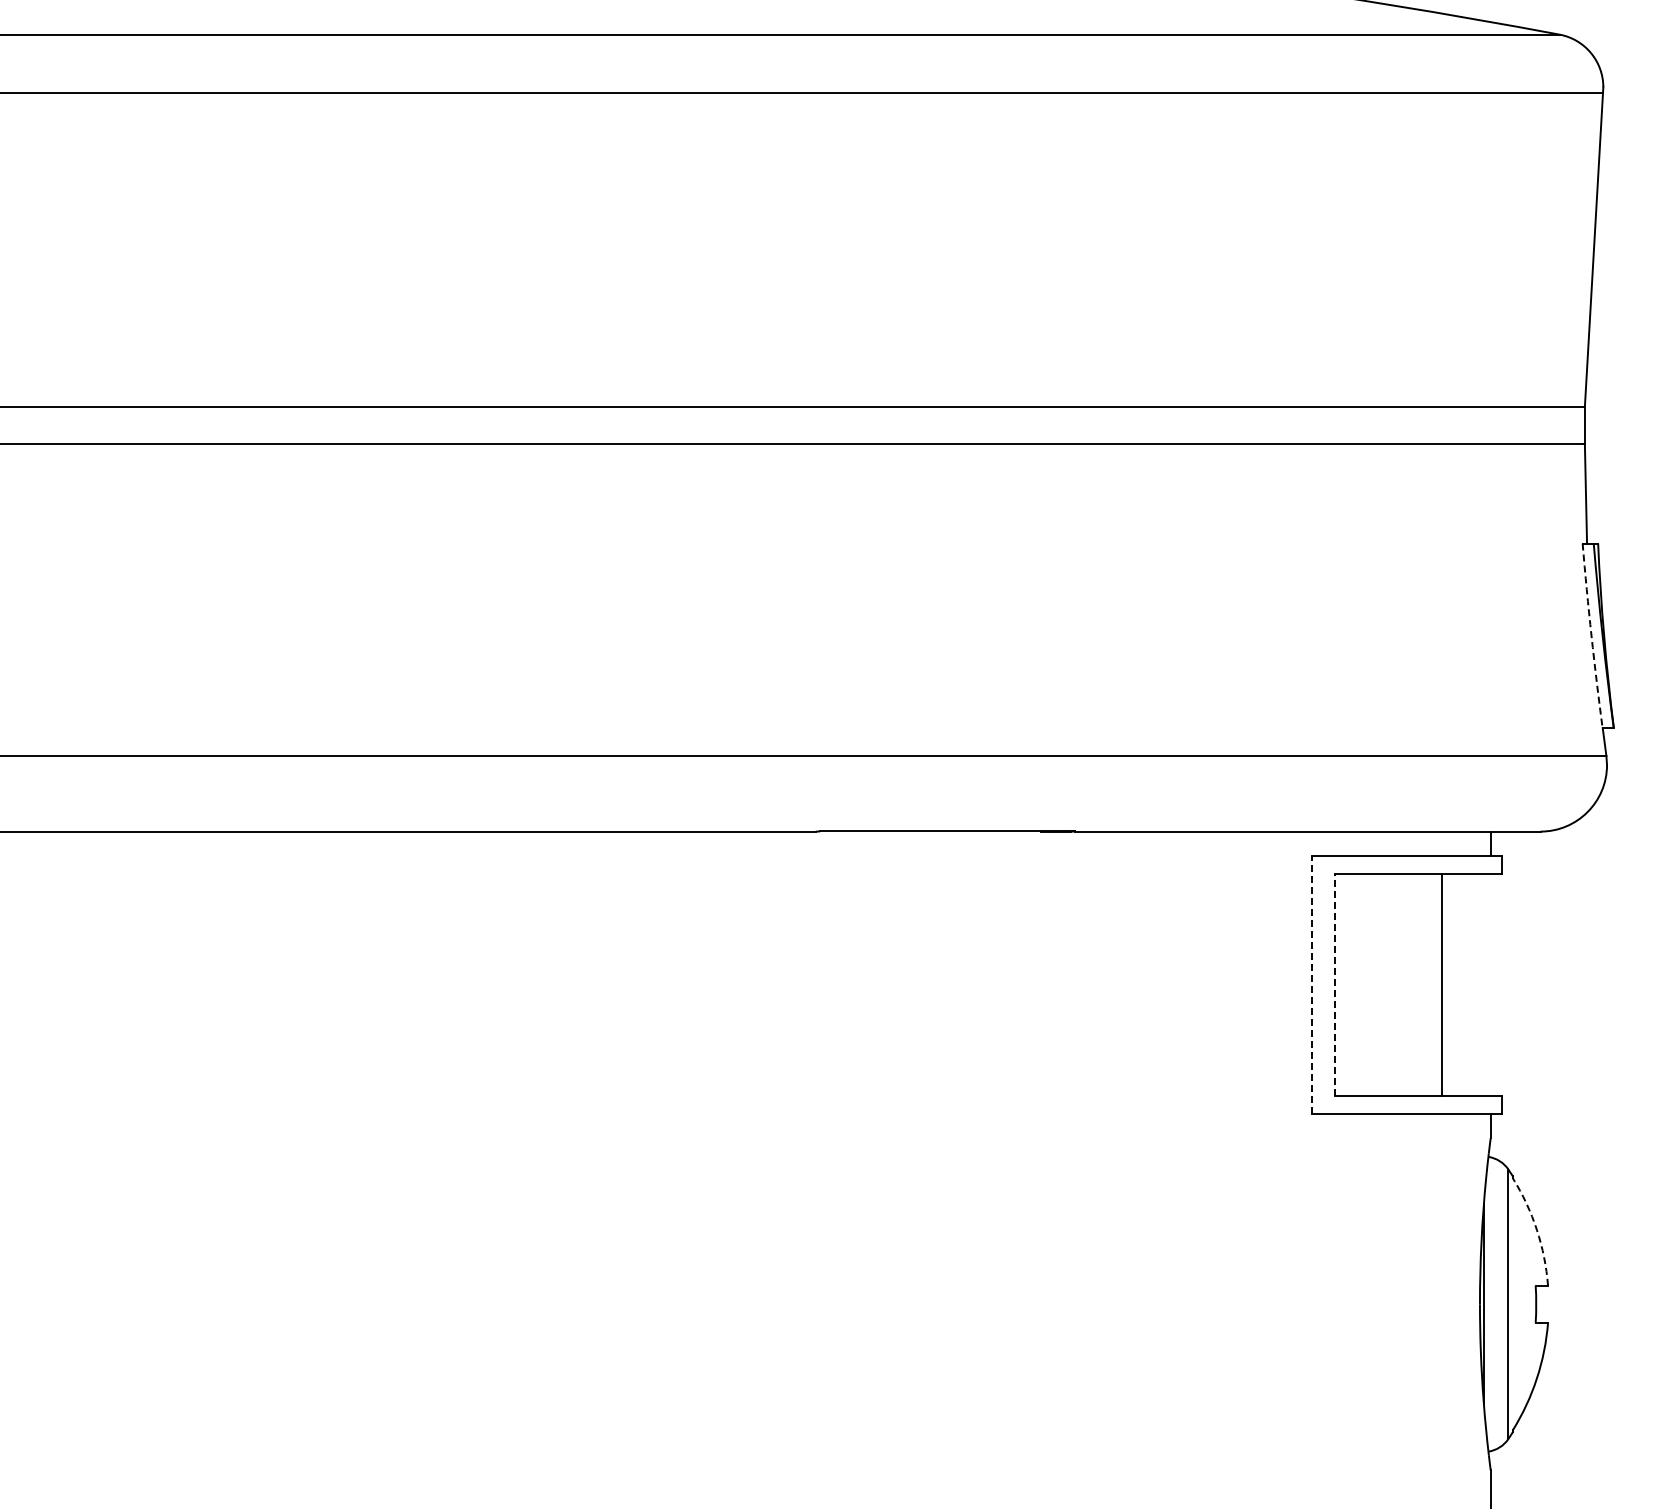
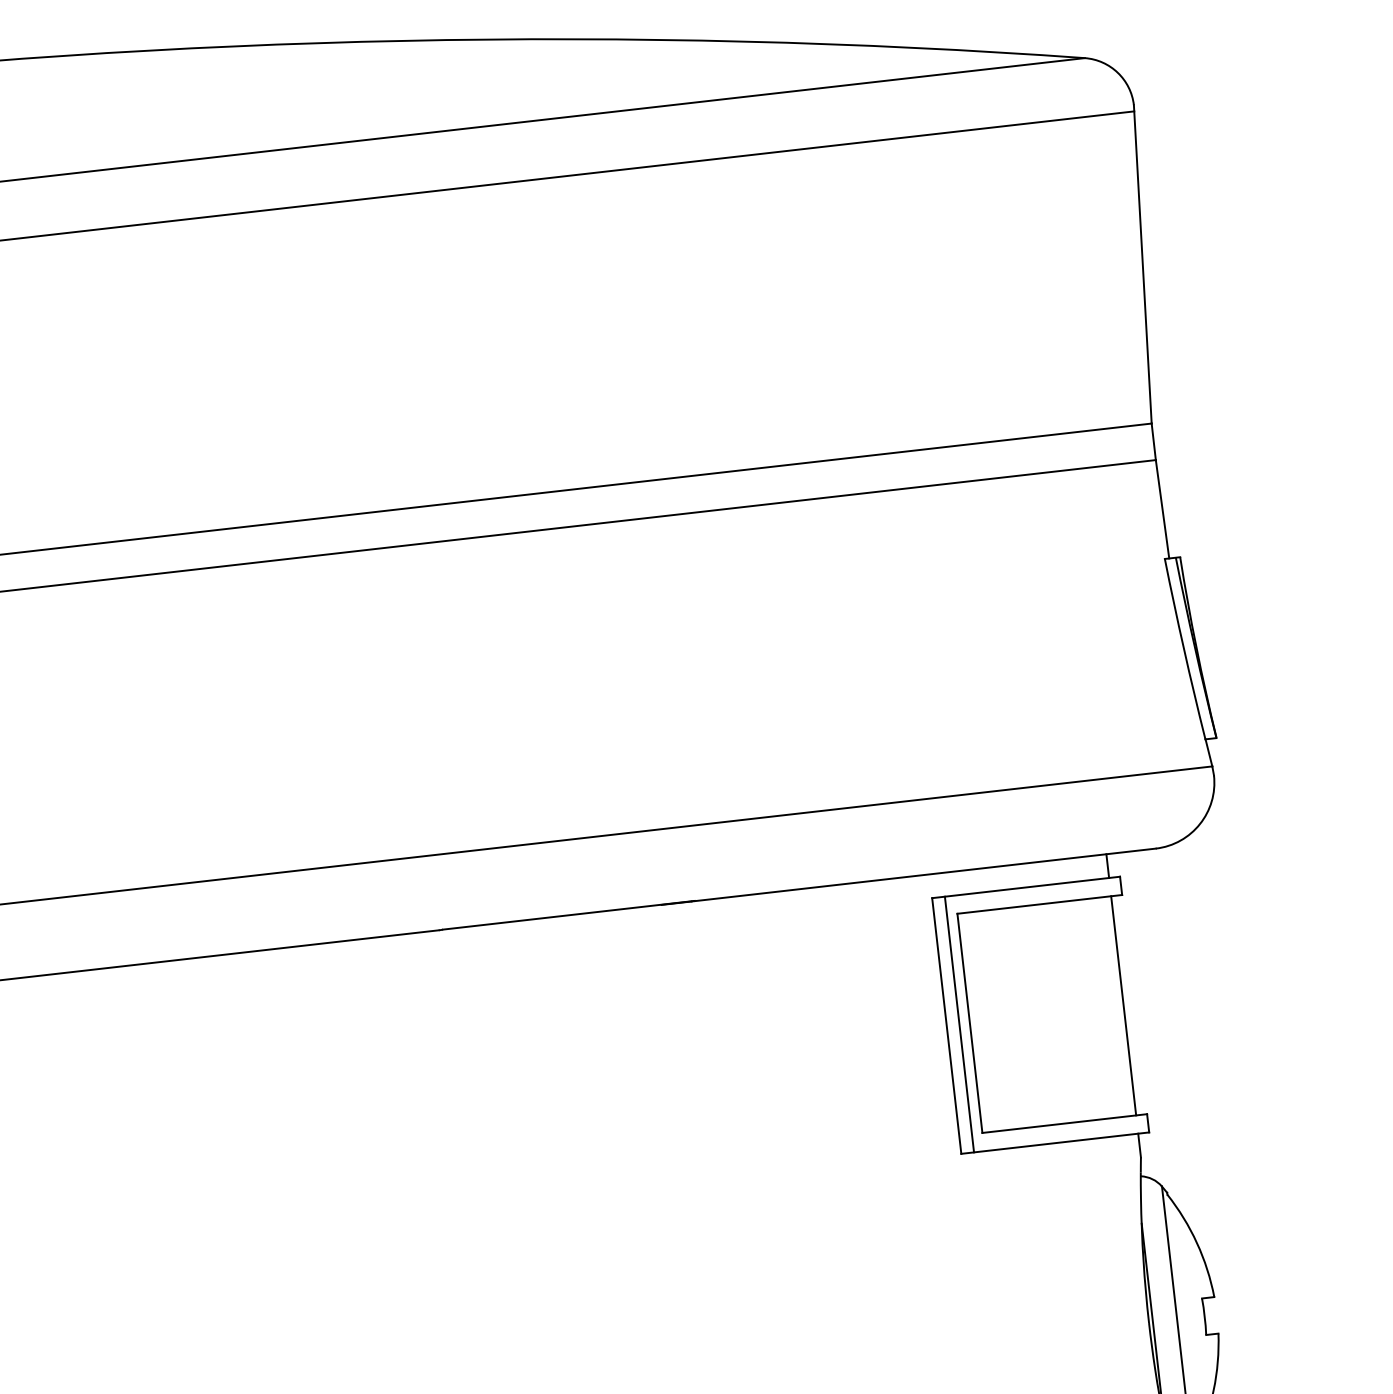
arc: (1591, 635) -> (1183, 648), dashed -> solid
line: (1311, 984) -> (946, 1025), dashed -> solid
line: (1324, 984) -> (959, 1024), added
line: (1335, 984) -> (970, 1022), dashed -> solid
line: (1441, 984) -> (1123, 1005), moved
arc: (1536, 1229) -> (1196, 1242), dashed -> solid

